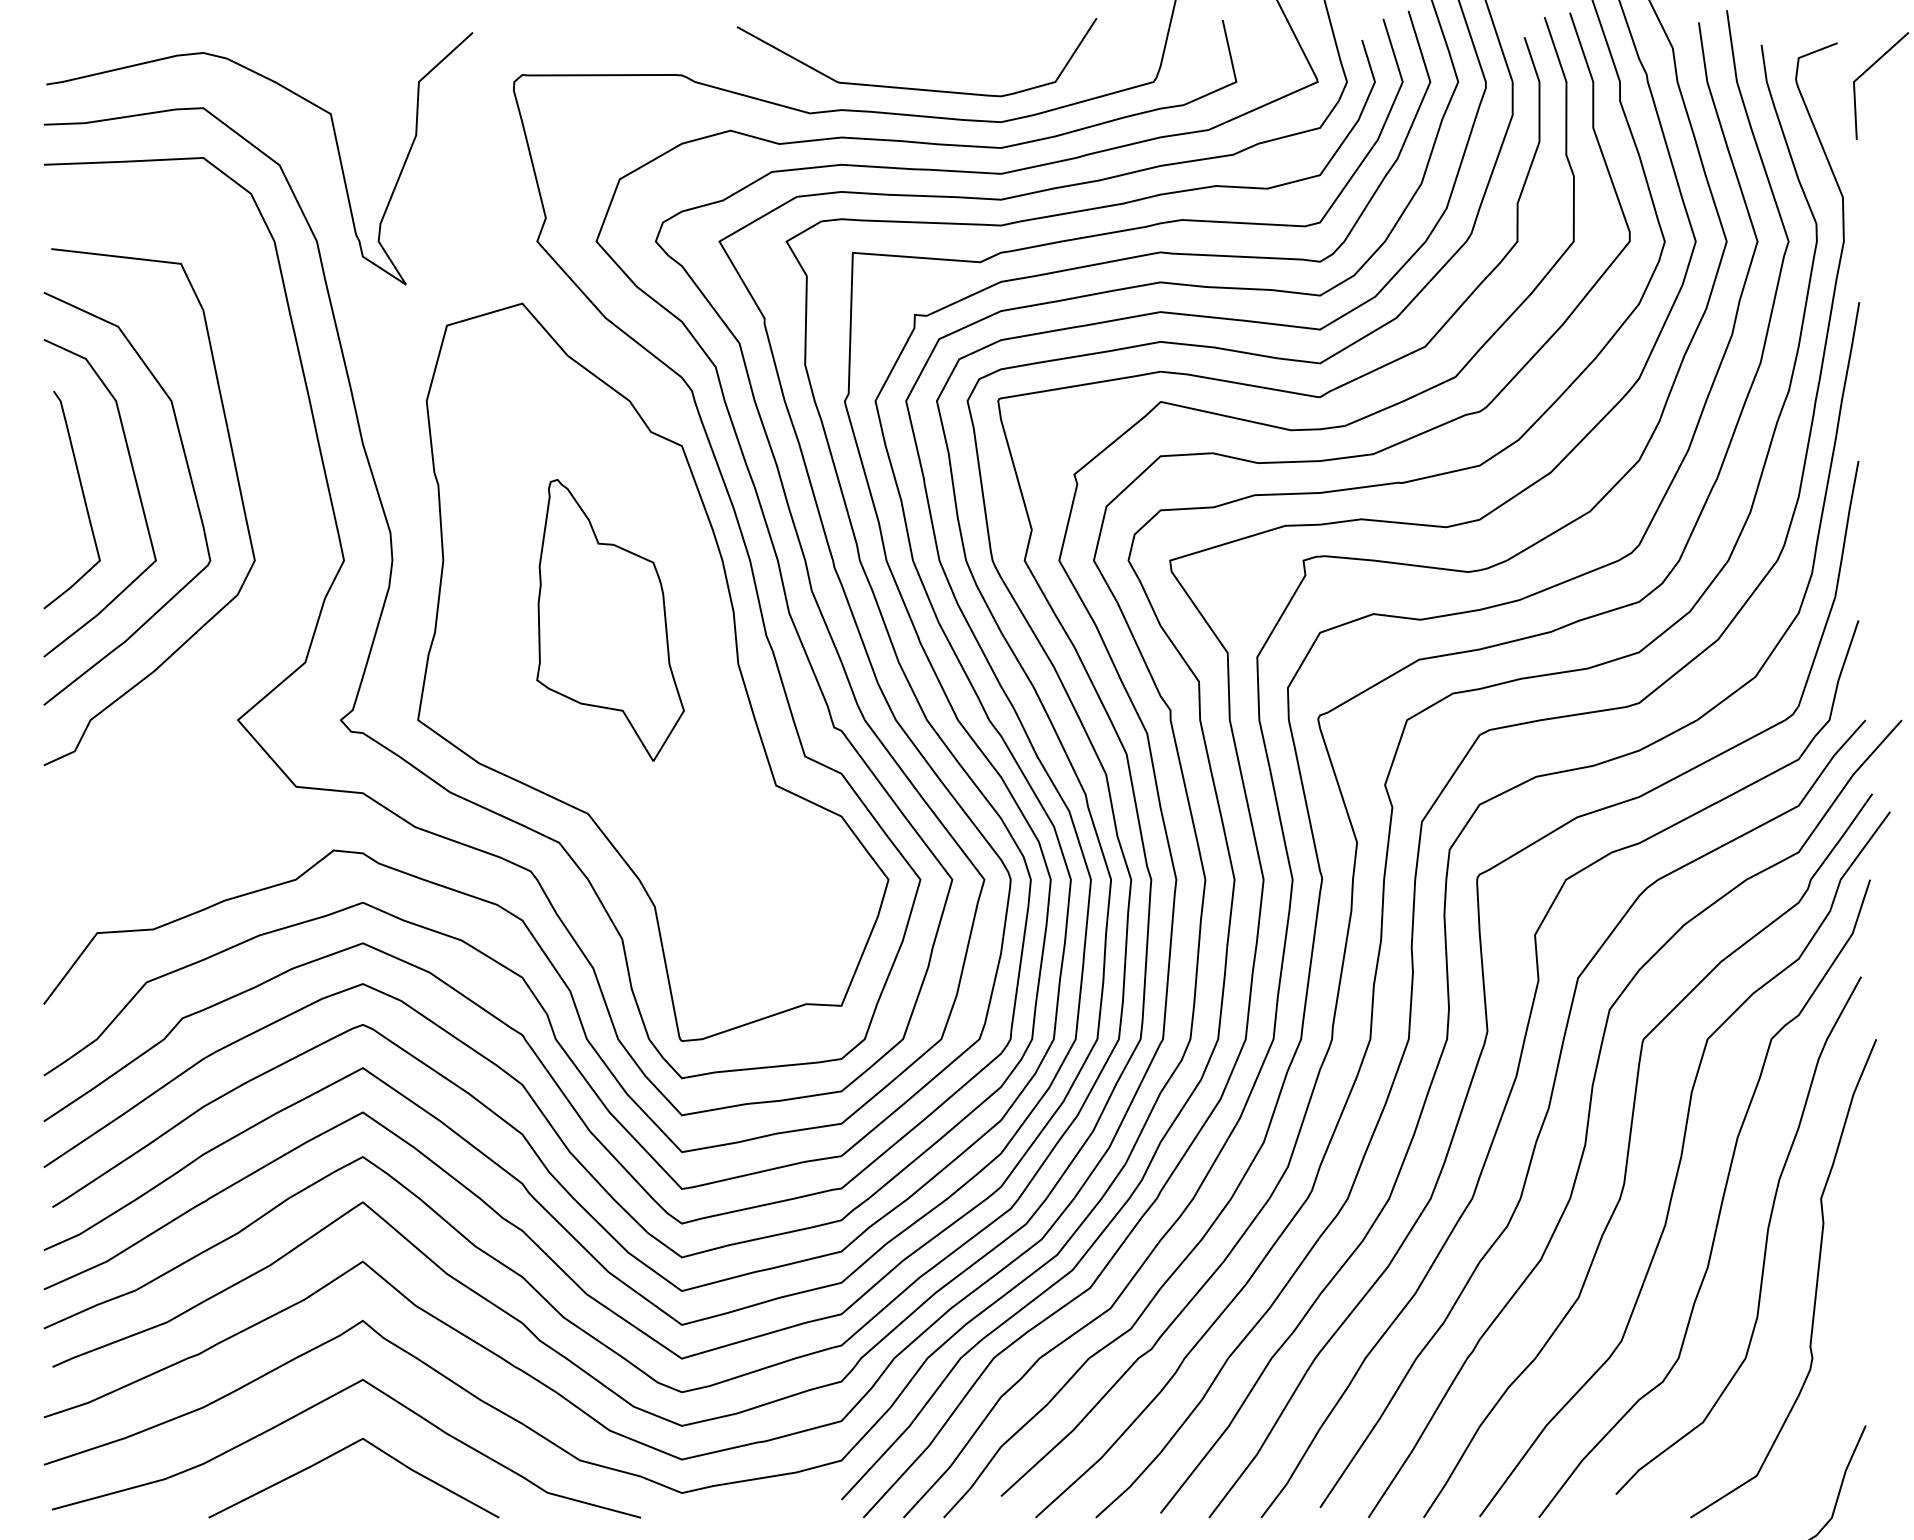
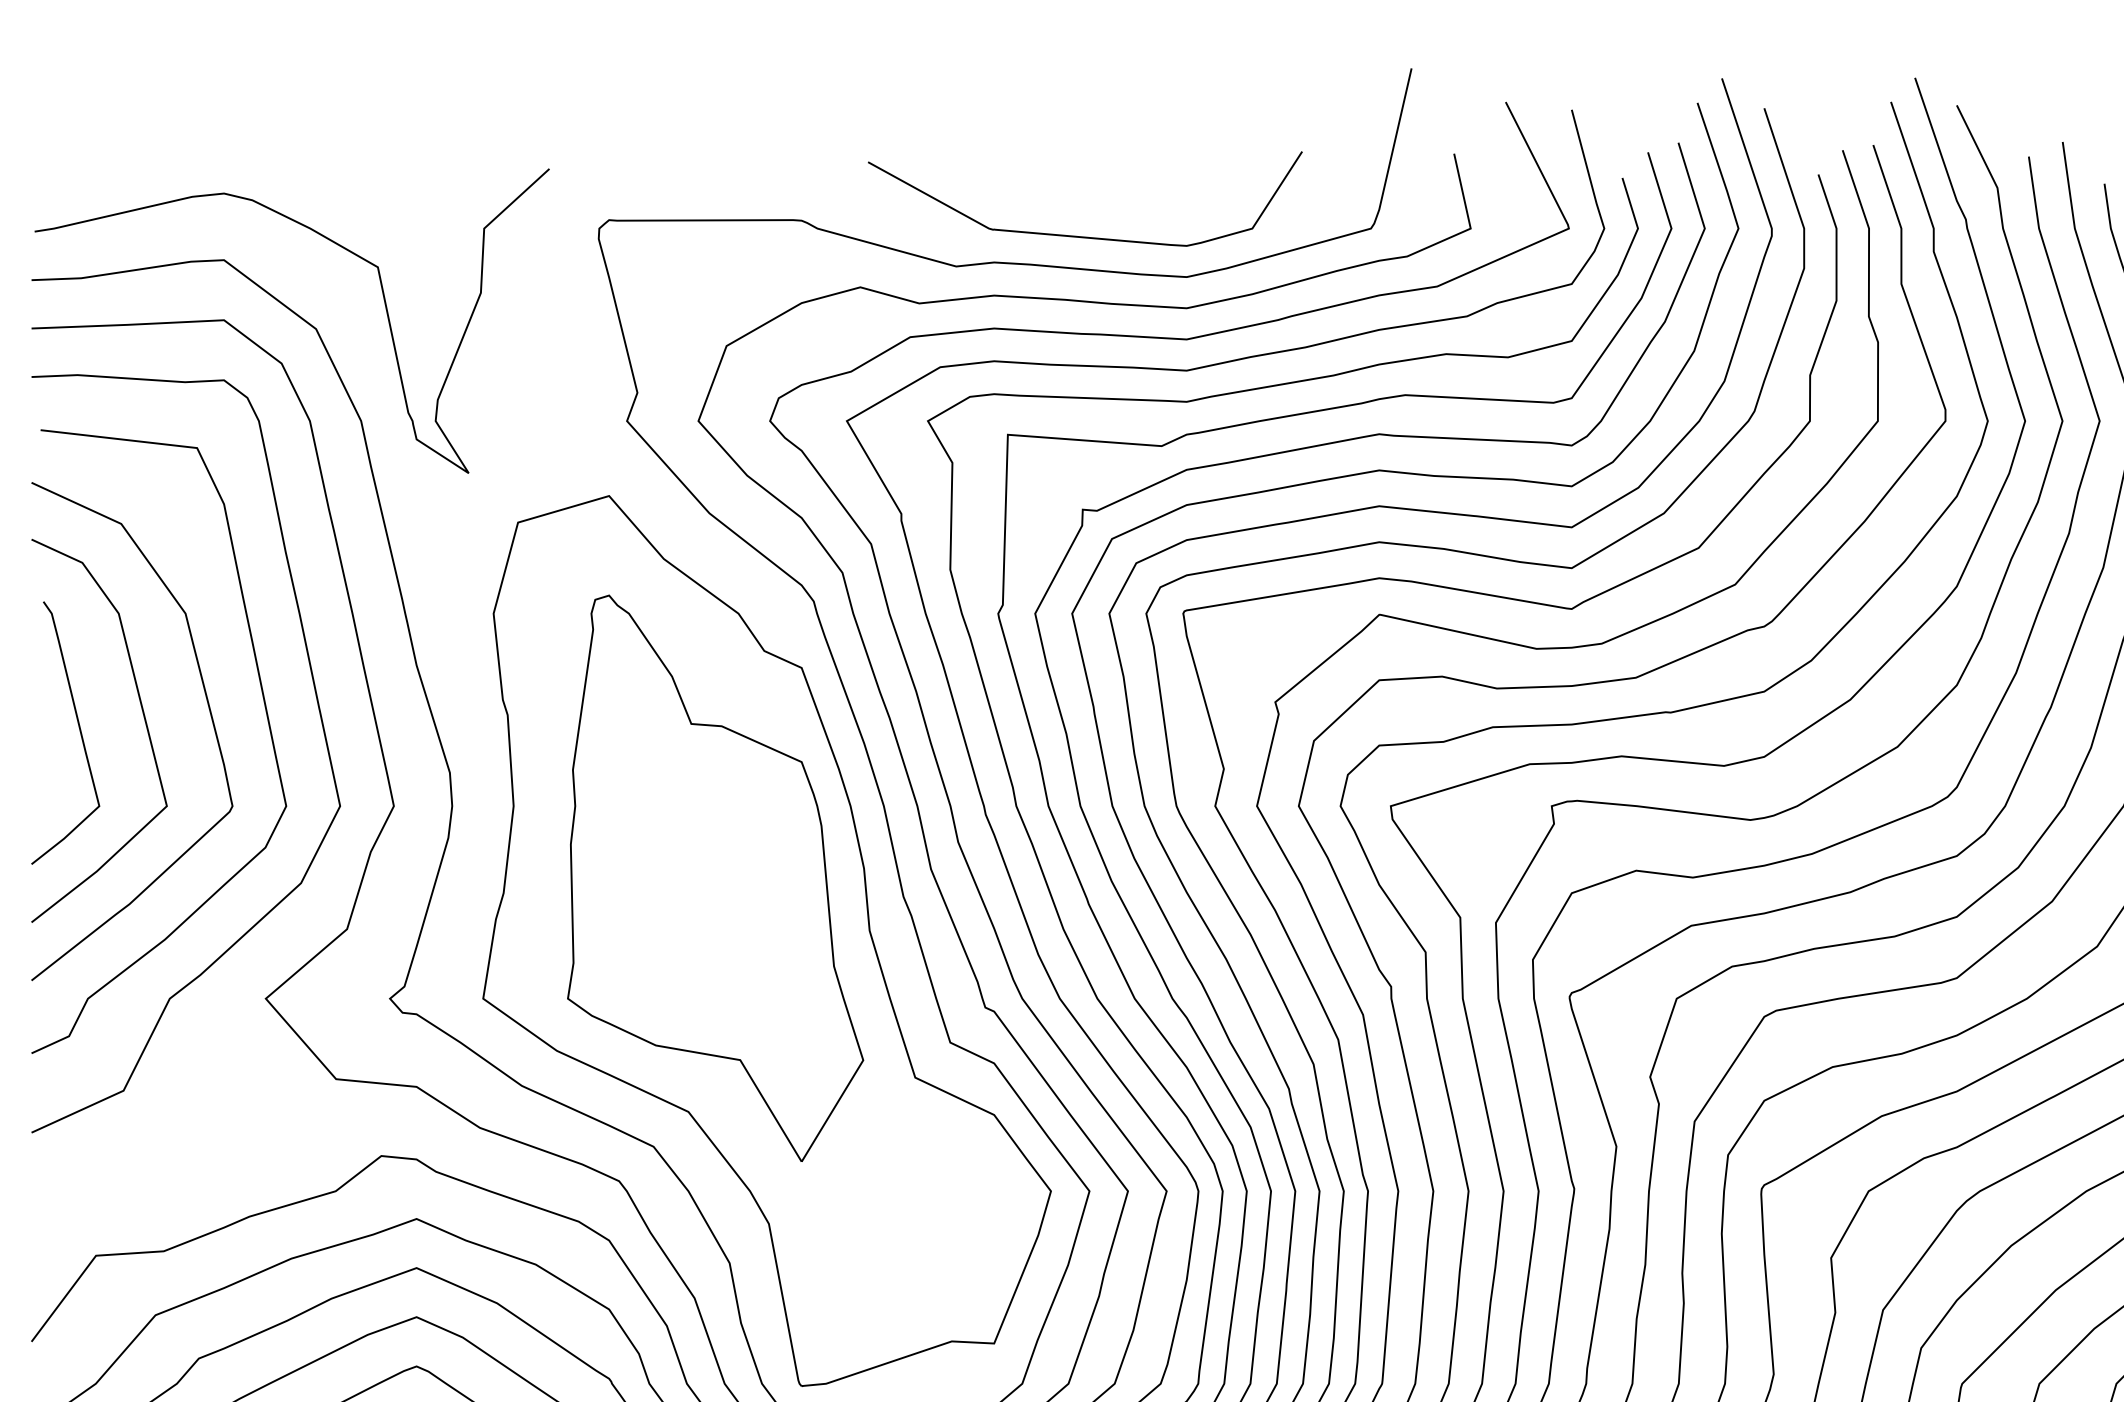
curve: (283, 491) -> (320, 722), added
part: (610, 620) -> (715, 878), size x1.67

